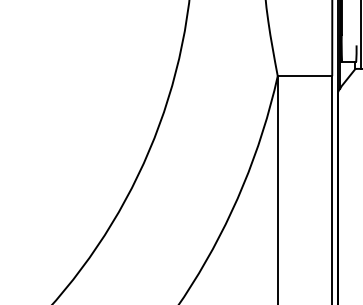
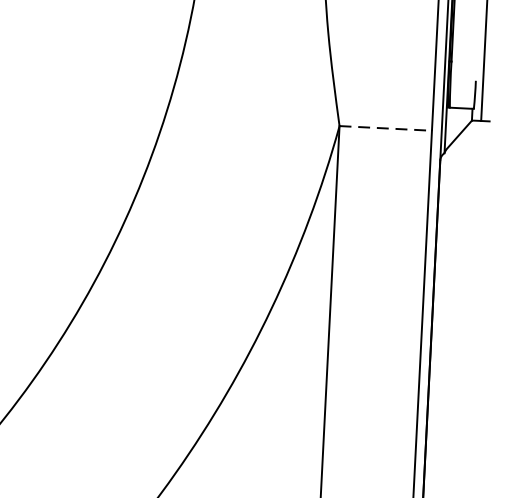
line: (305, 76) -> (386, 129), solid -> dashed

